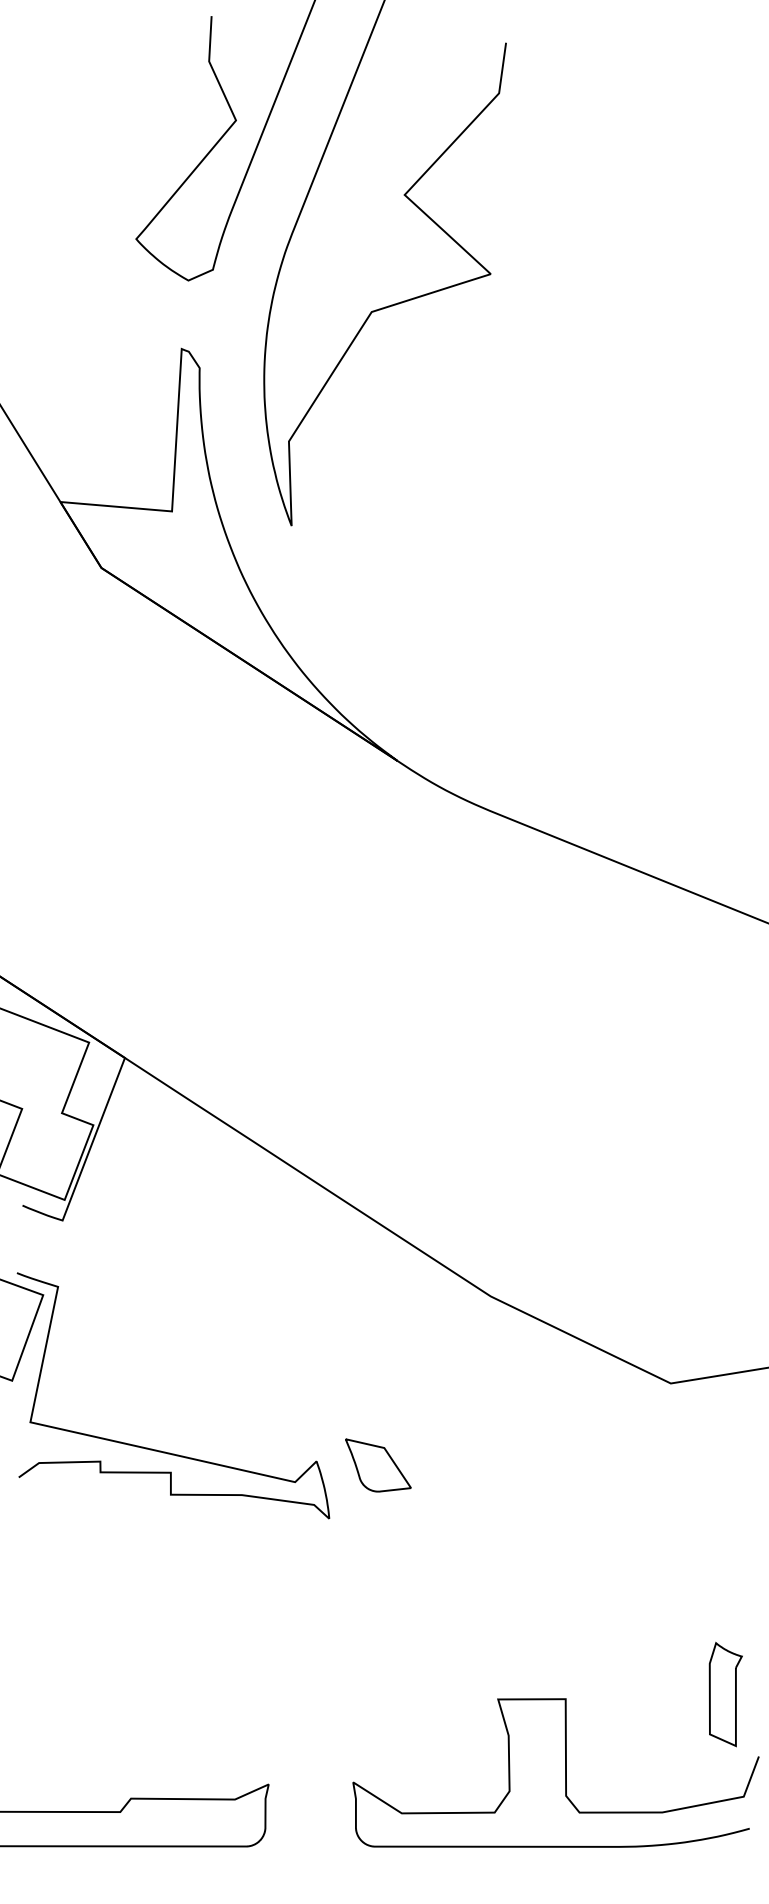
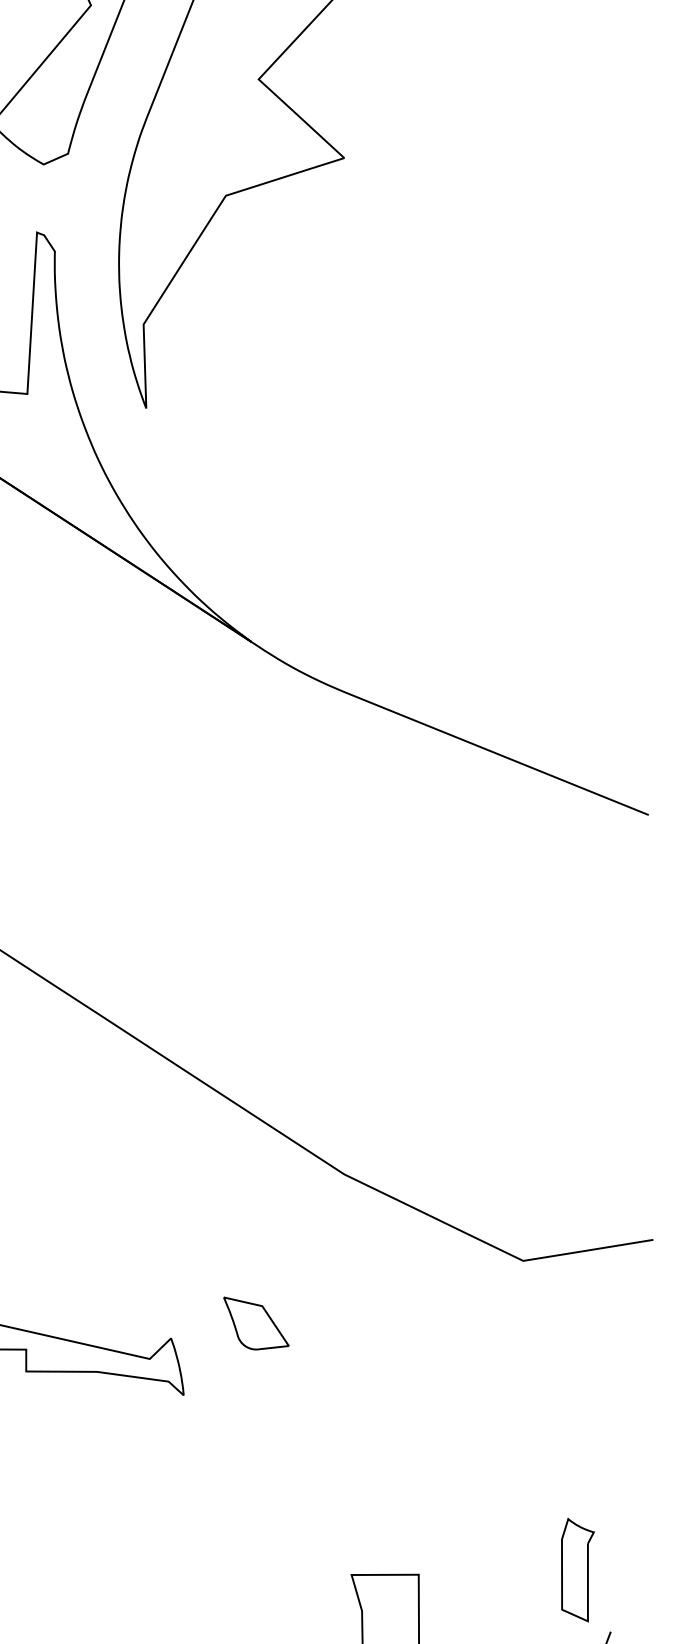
part: (378, 1465) -> (256, 1323), moved

